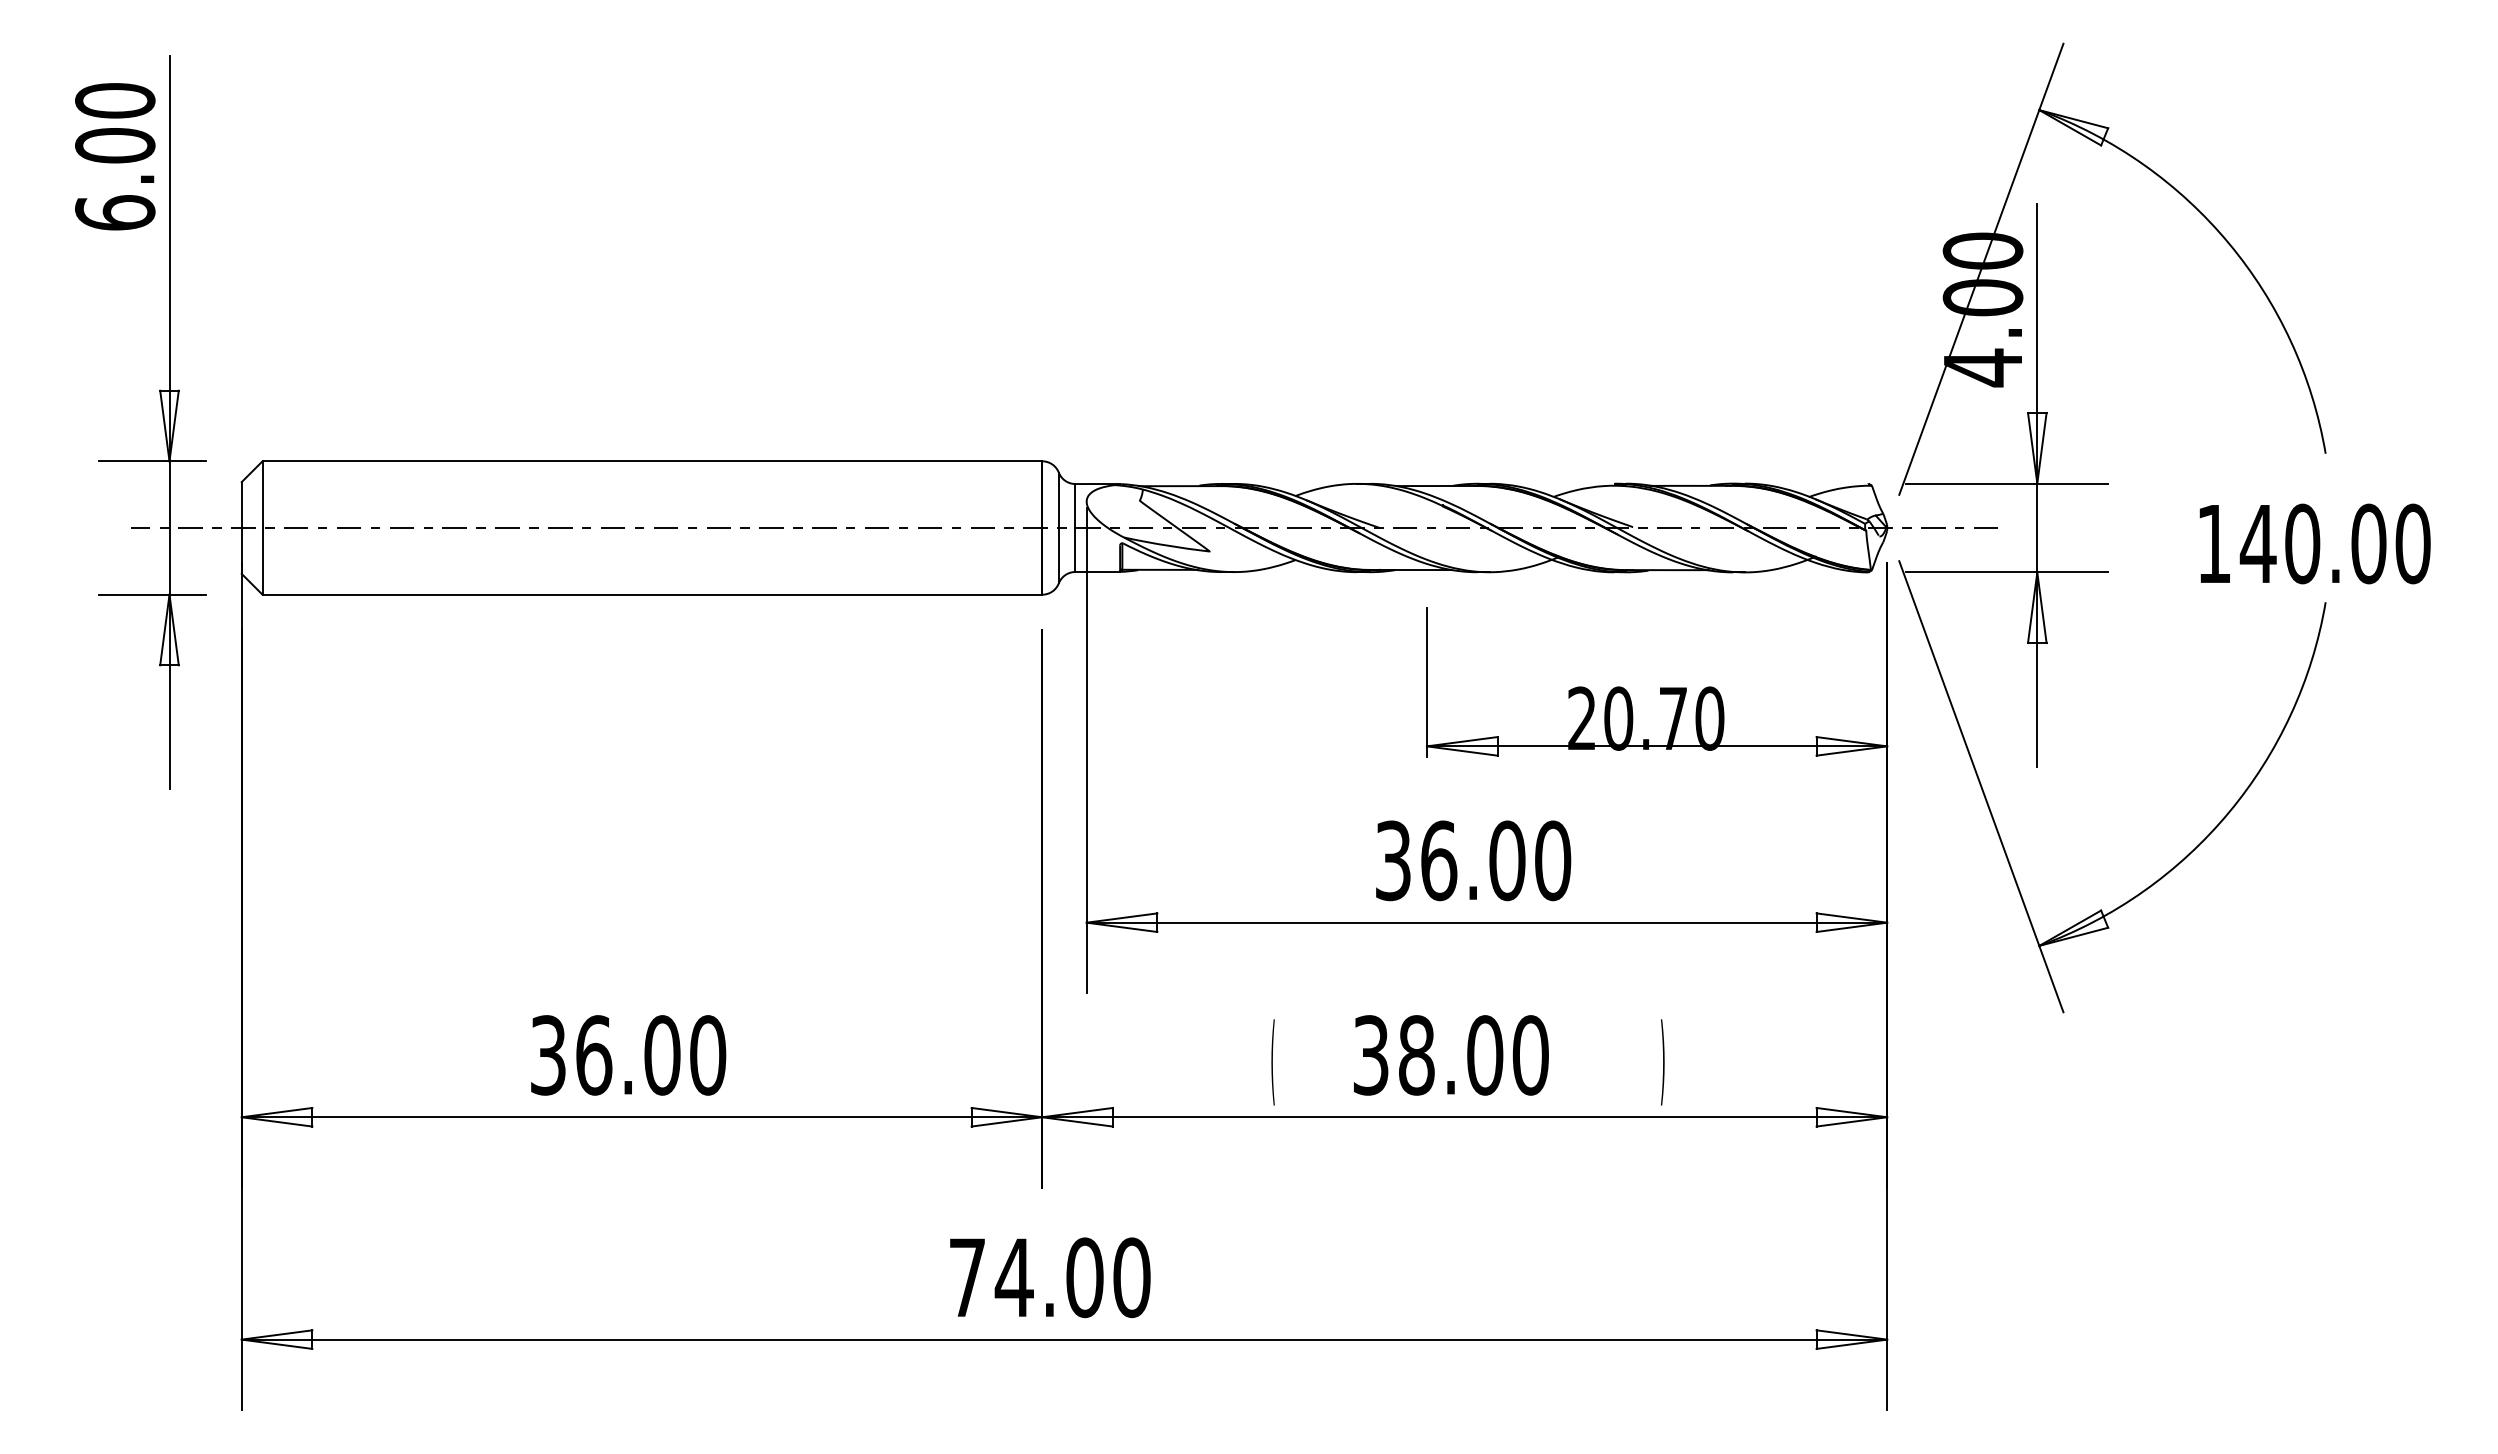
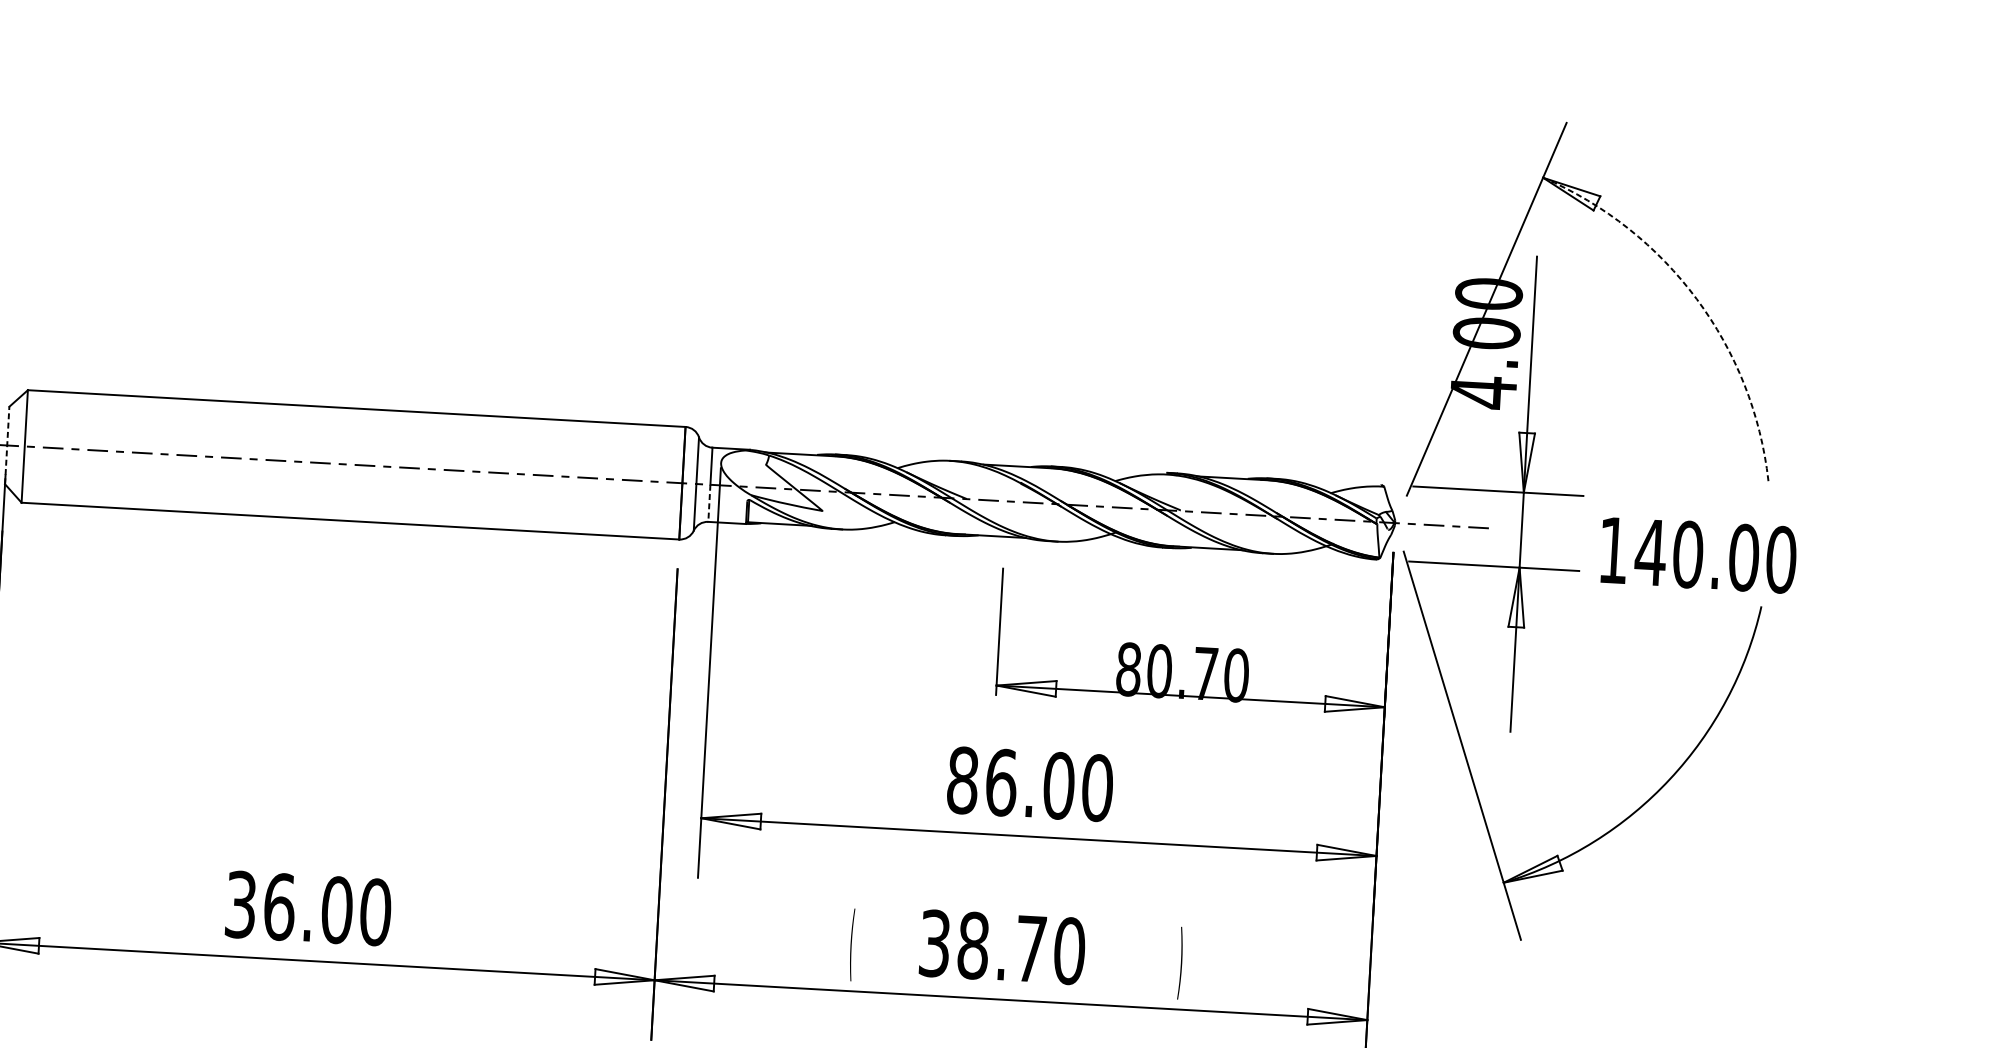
arc: (2228, 243) -> (1696, 299), solid -> dashed
line: (241, 528) -> (6, 445), solid -> dashed
text: (2314, 543) -> (1698, 554), moved
line: (1075, 550) -> (709, 503), solid -> dashed
text: (1582, 718) -> (1129, 669), 20.70 -> 80.70
text: (1393, 860) -> (963, 780), 36.00 -> 86.00
text: (1485, 1055) -> (1031, 949), 38.00 -> 38.70

